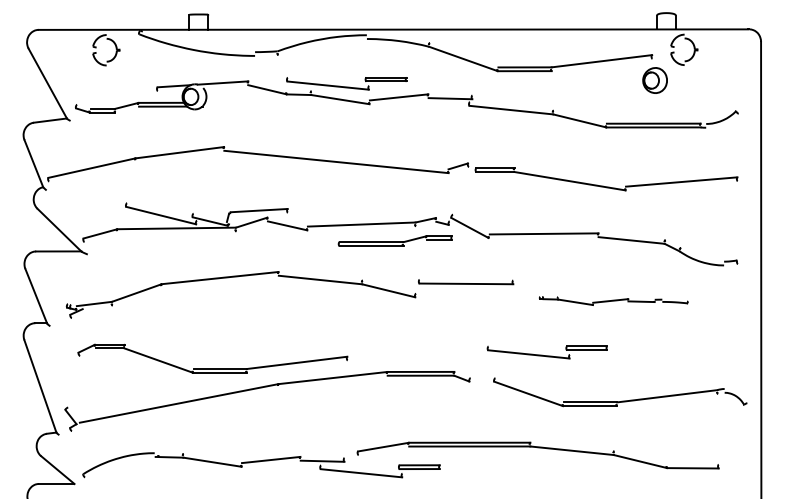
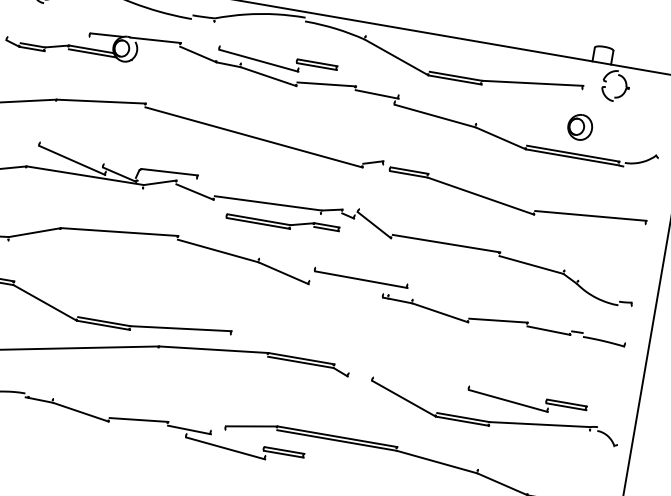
part: (654, 80) -> (579, 127), moved
part: (394, 240) -> (282, 221), moved
part: (613, 300) -> (503, 321), size x1.67
part: (546, 352) -> (526, 402), moved

